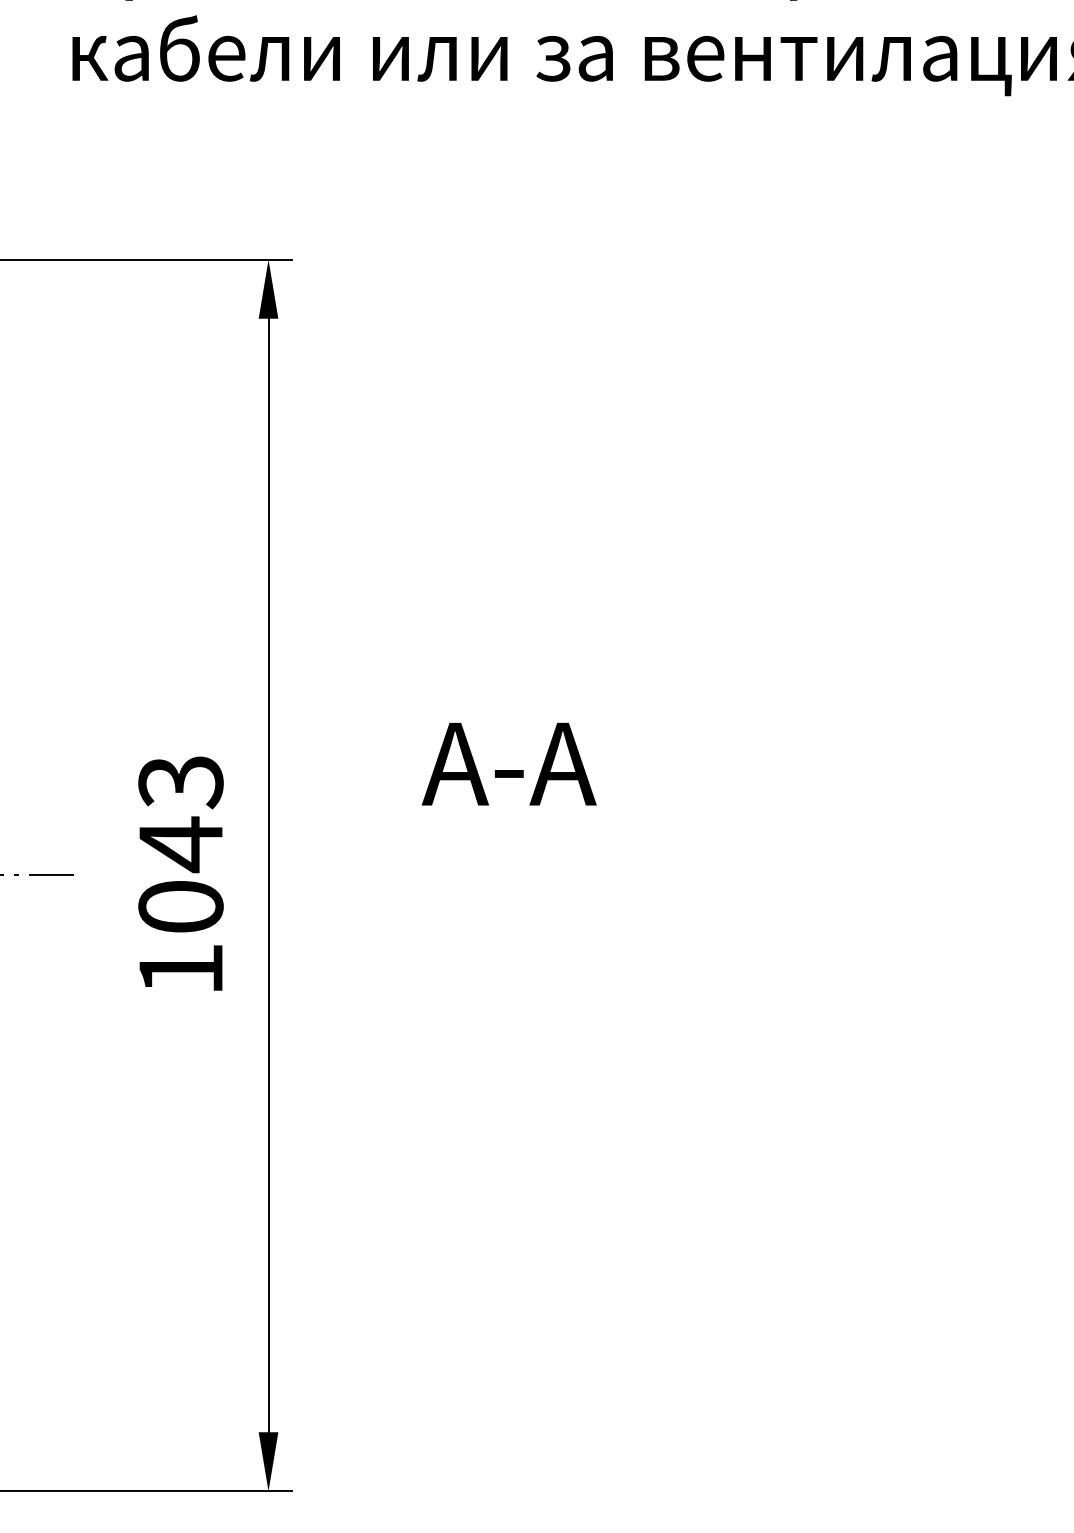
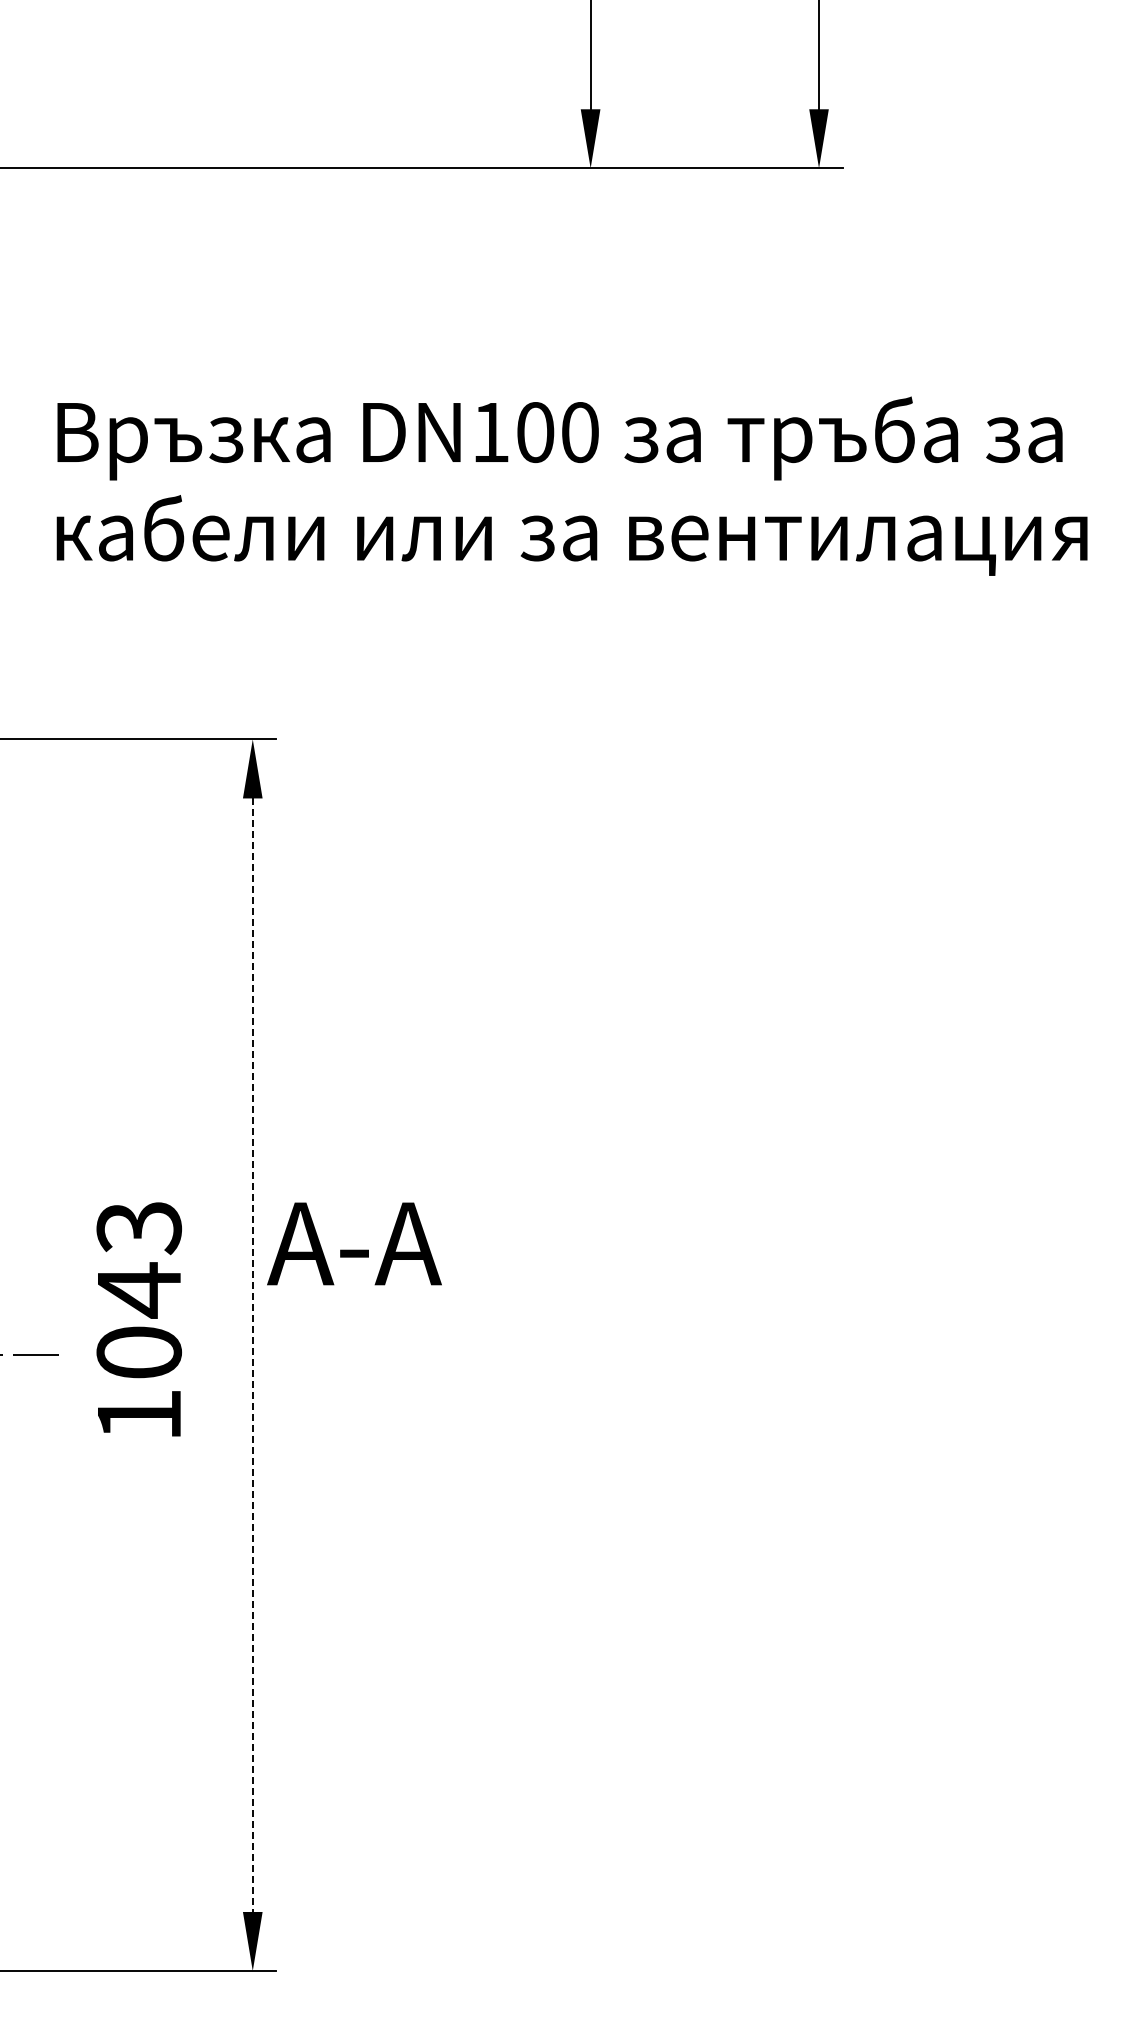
text: (509, 763) -> (354, 1243), moved
text: (180, 873) -> (138, 1319), moved
line: (268, 875) -> (252, 1355), solid -> dashed

